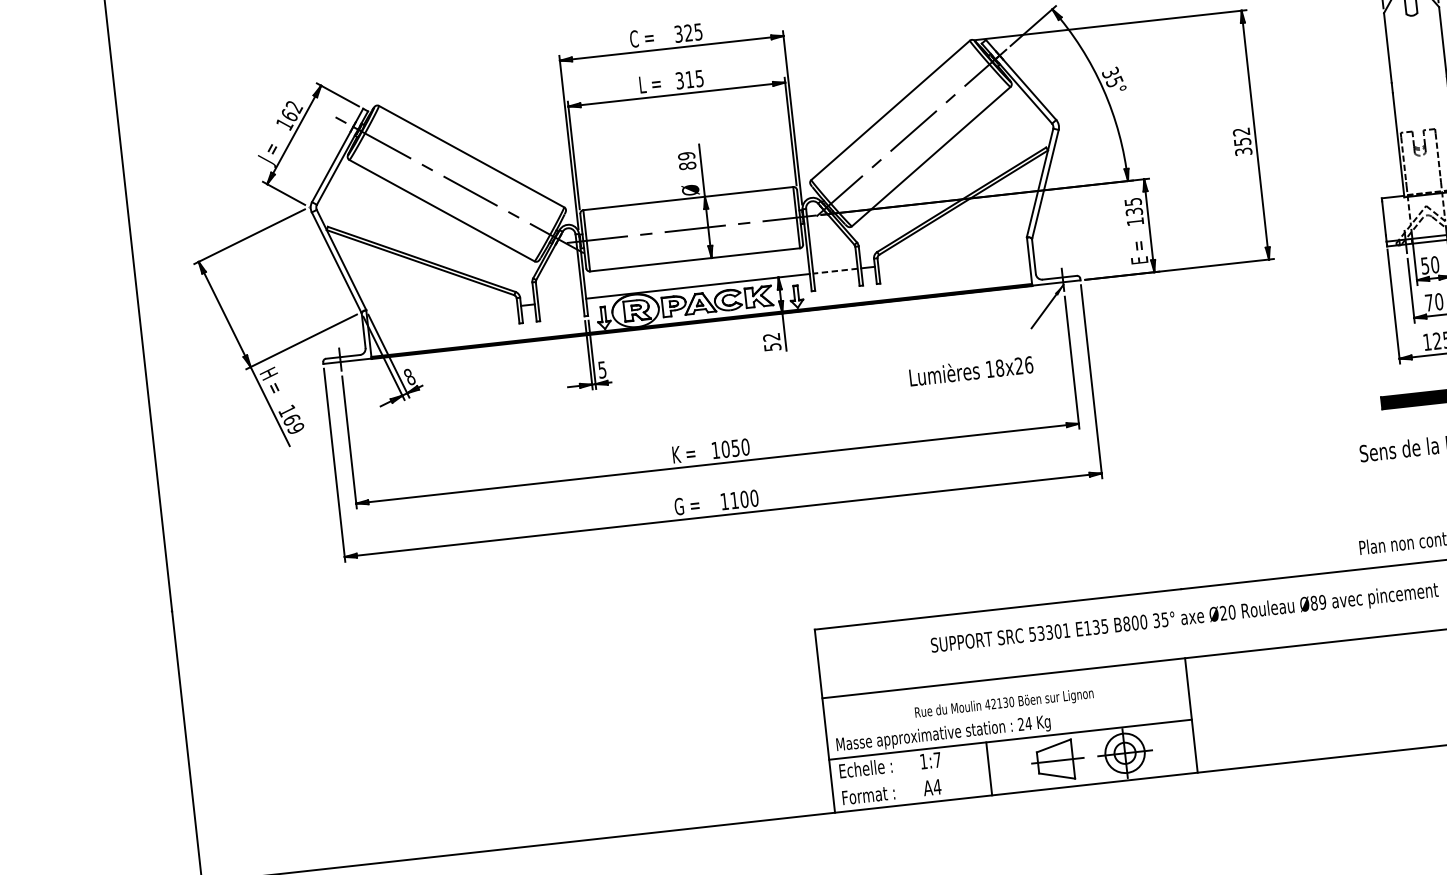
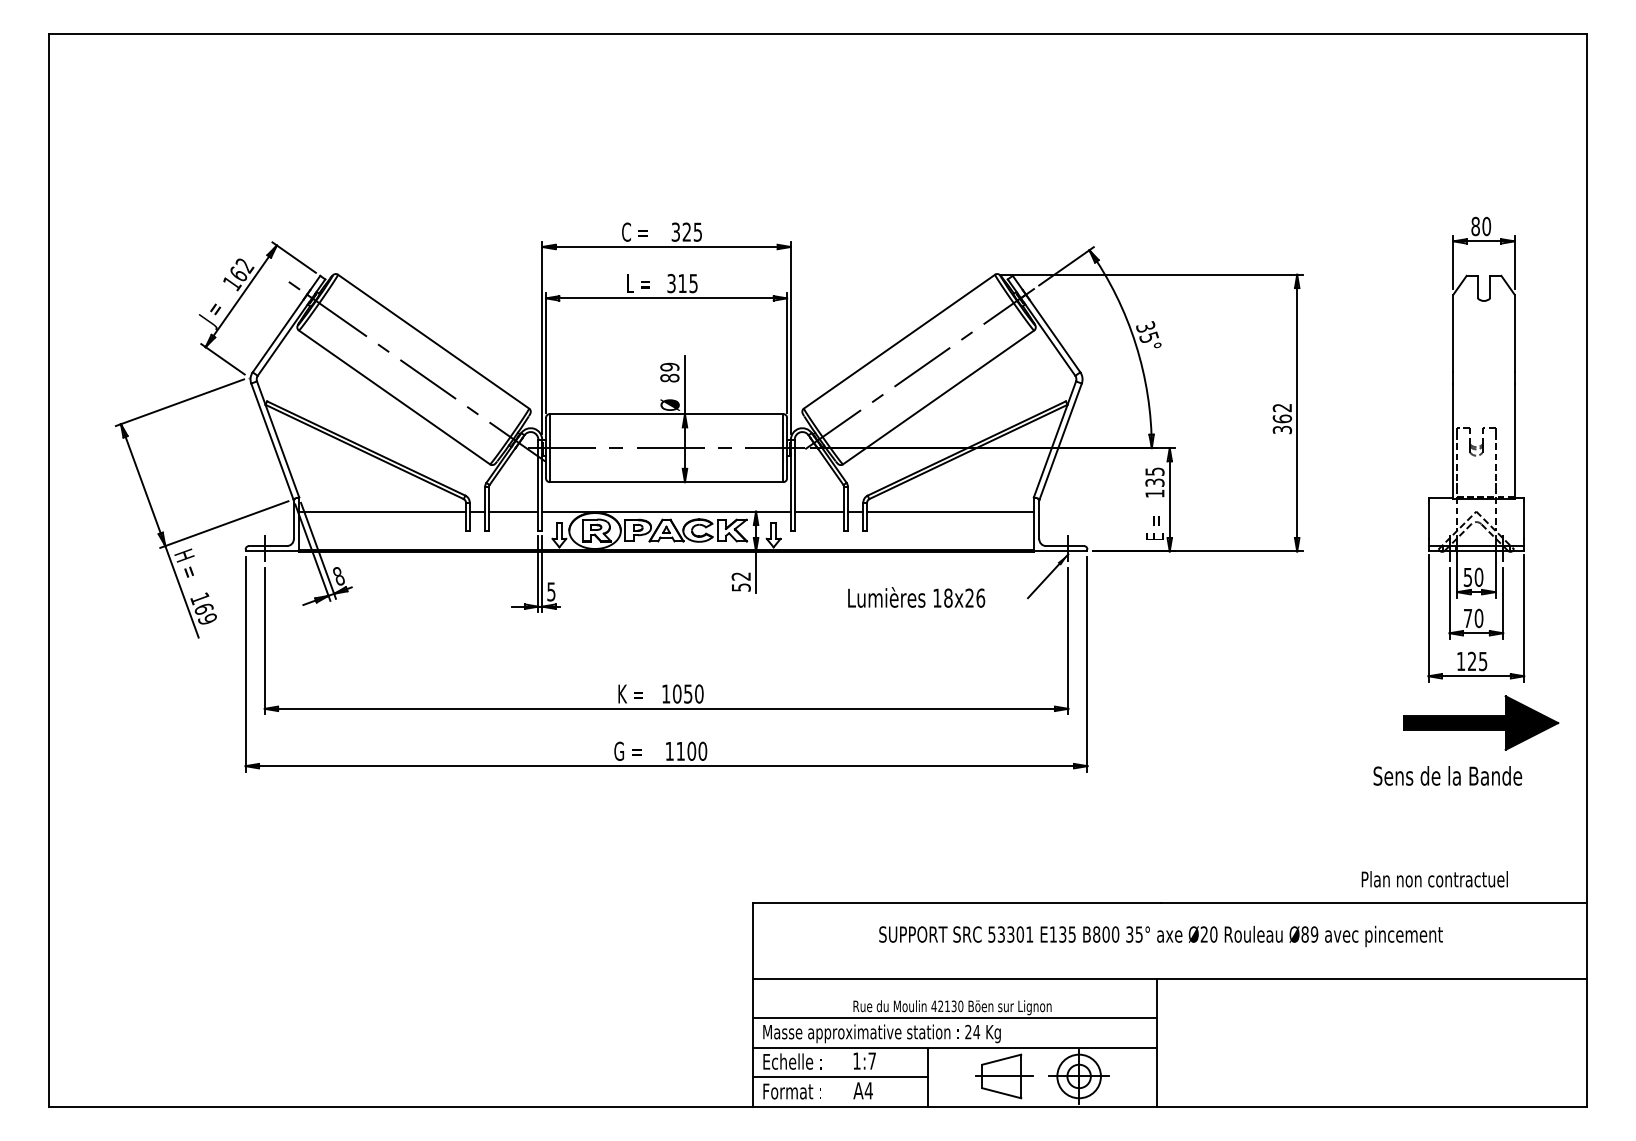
text: (1242, 141) -> (1282, 418), 352 -> 362
line: (953, 258) -> (950, 511), added
line: (835, 271) -> (819, 511), dashed -> solid
line: (560, 301) -> (513, 511), added
line: (442, 314) -> (382, 511), added
text: (971, 370) -> (916, 597), moved
line: (1007, 713) -> (954, 1018), added
line: (910, 777) -> (840, 1077), added

